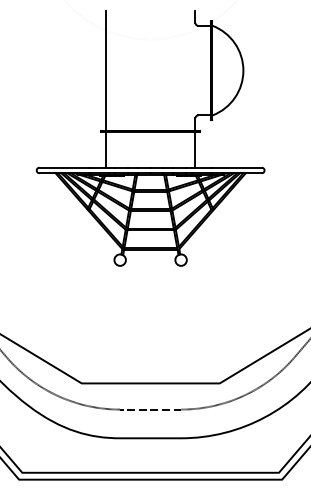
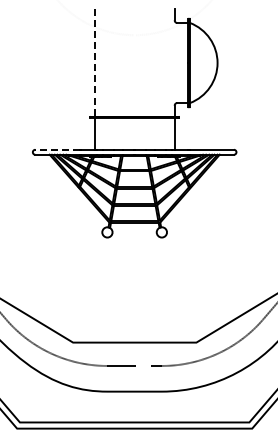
line: (105, 71) -> (94, 63), solid -> dashed
line: (63, 167) -> (56, 149), solid -> dashed

